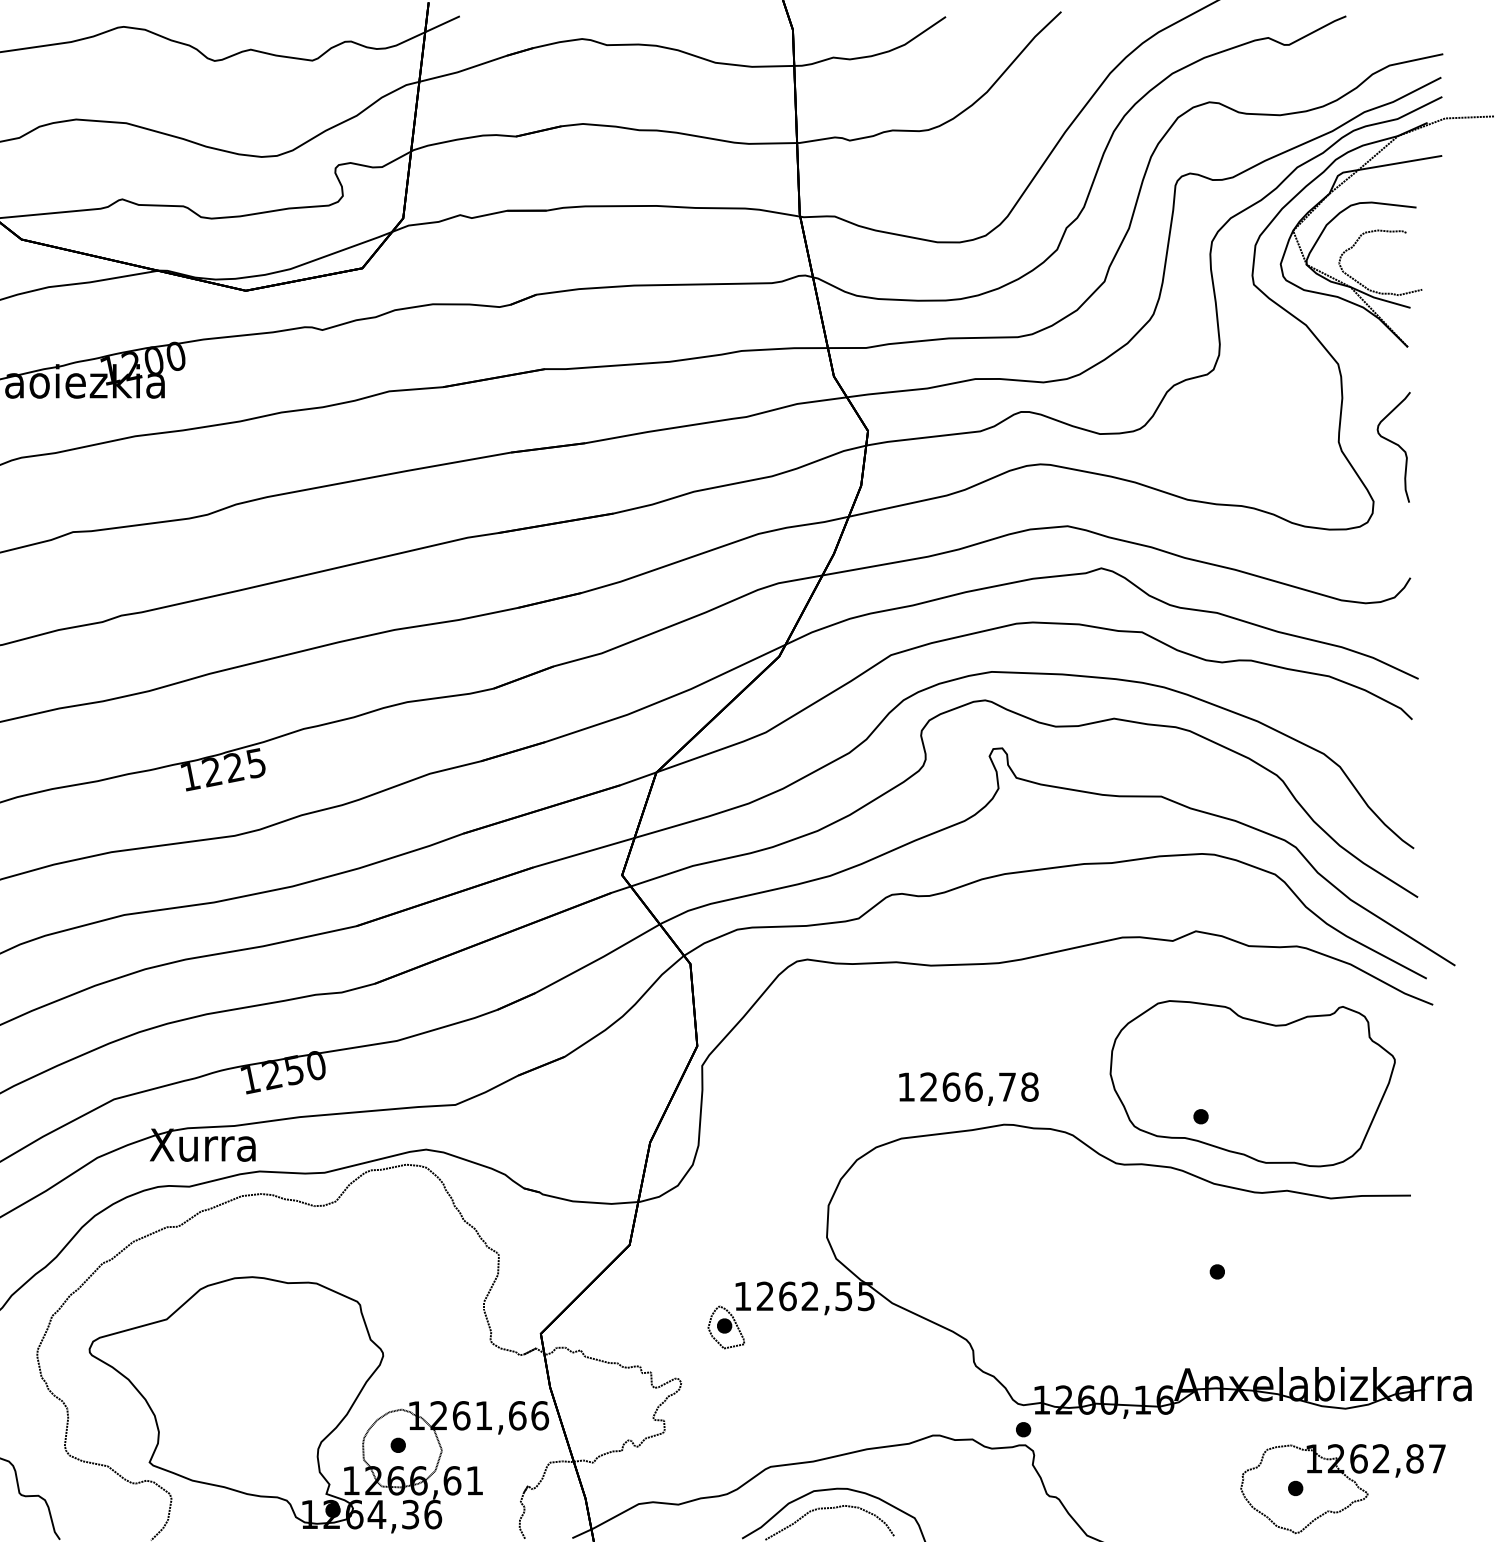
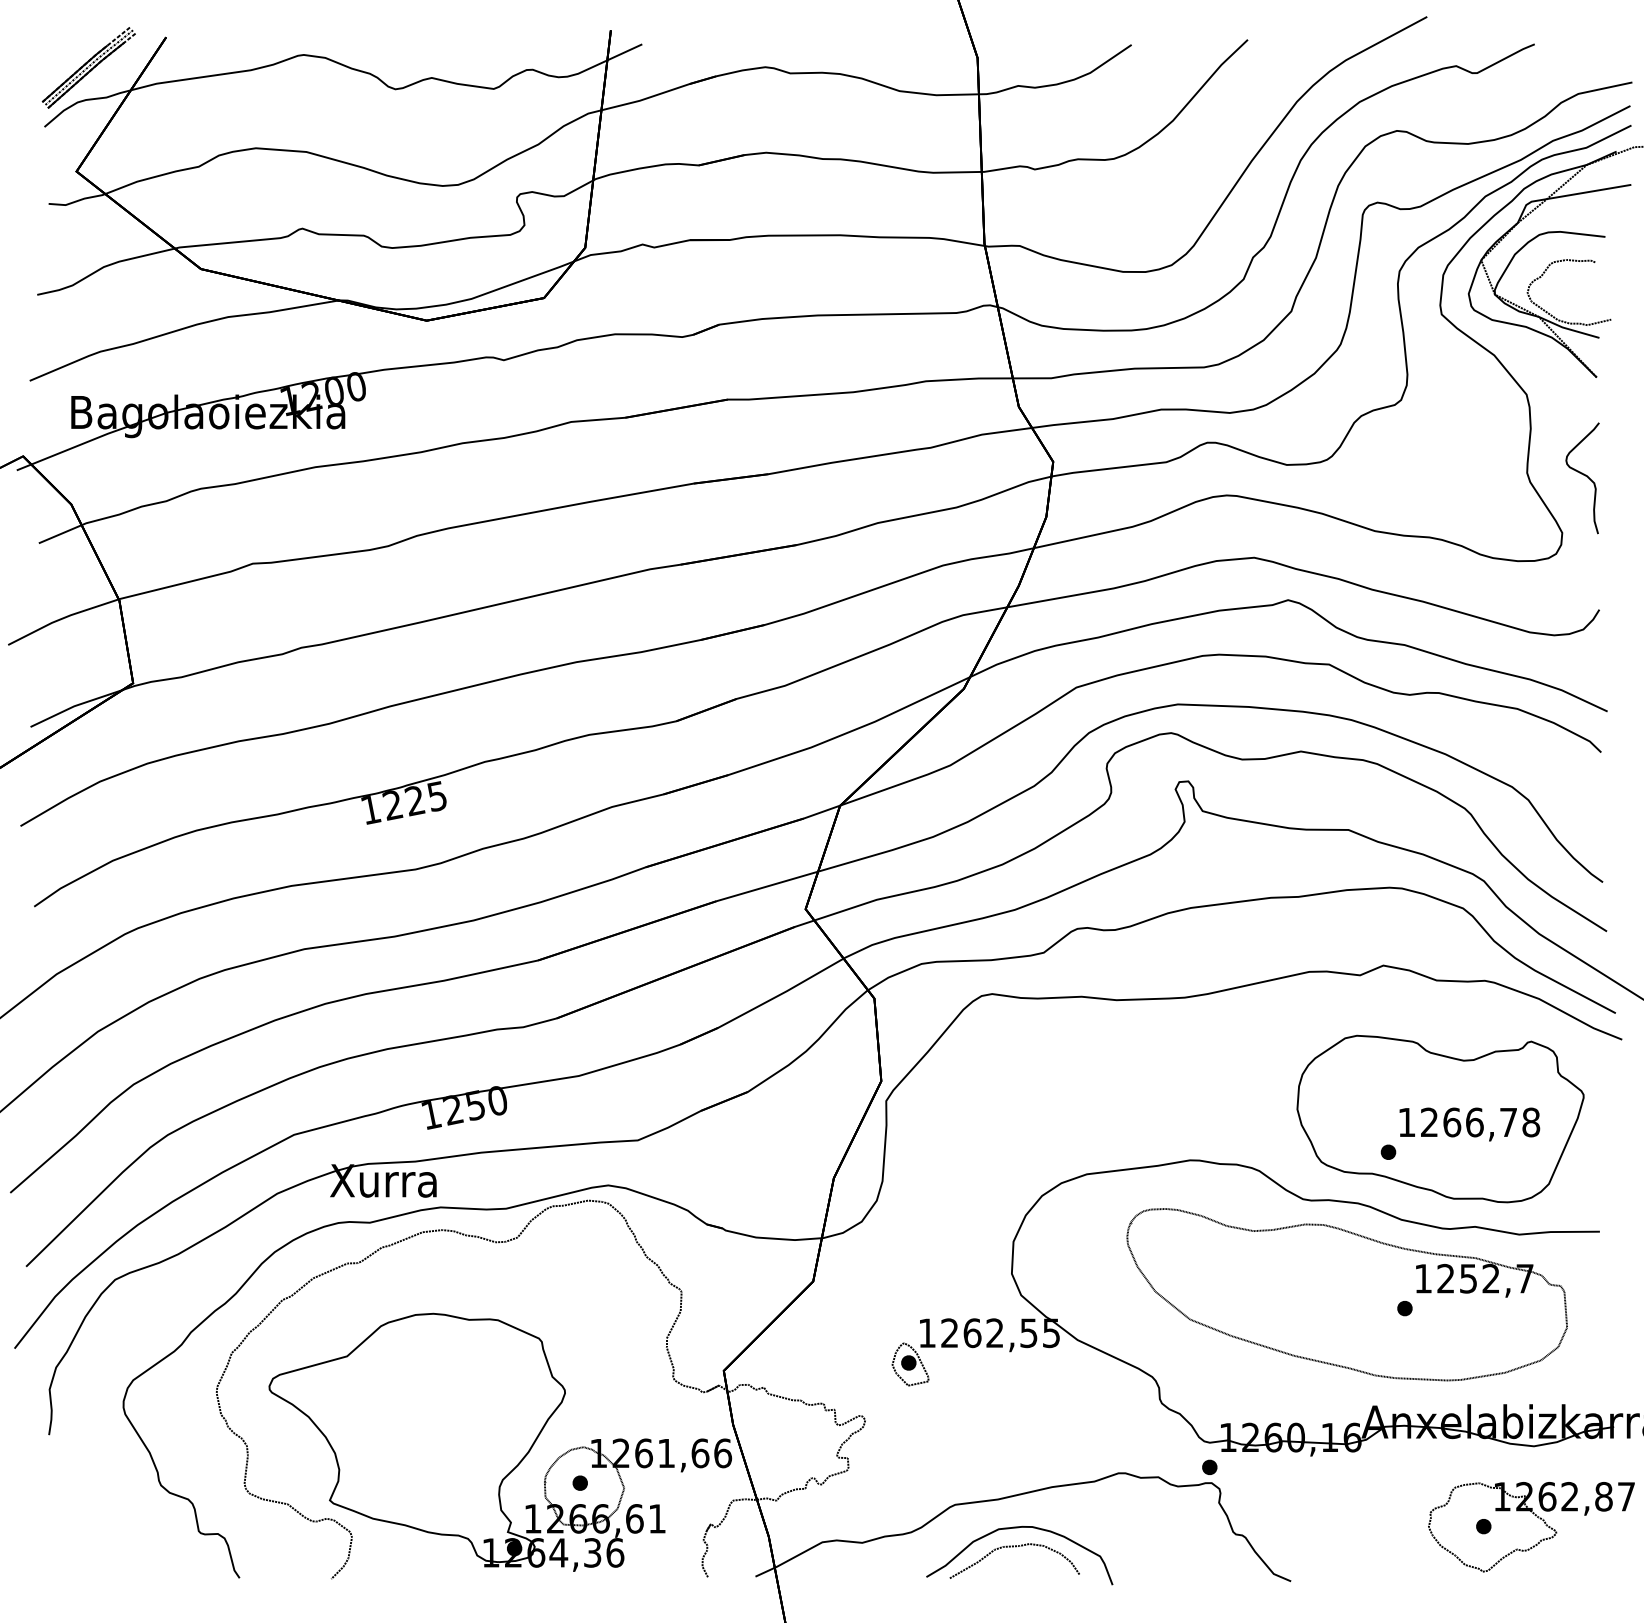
text: (968, 1089) -> (1469, 1124), moved
part: (1159, 1257) -> (1346, 1294), added

